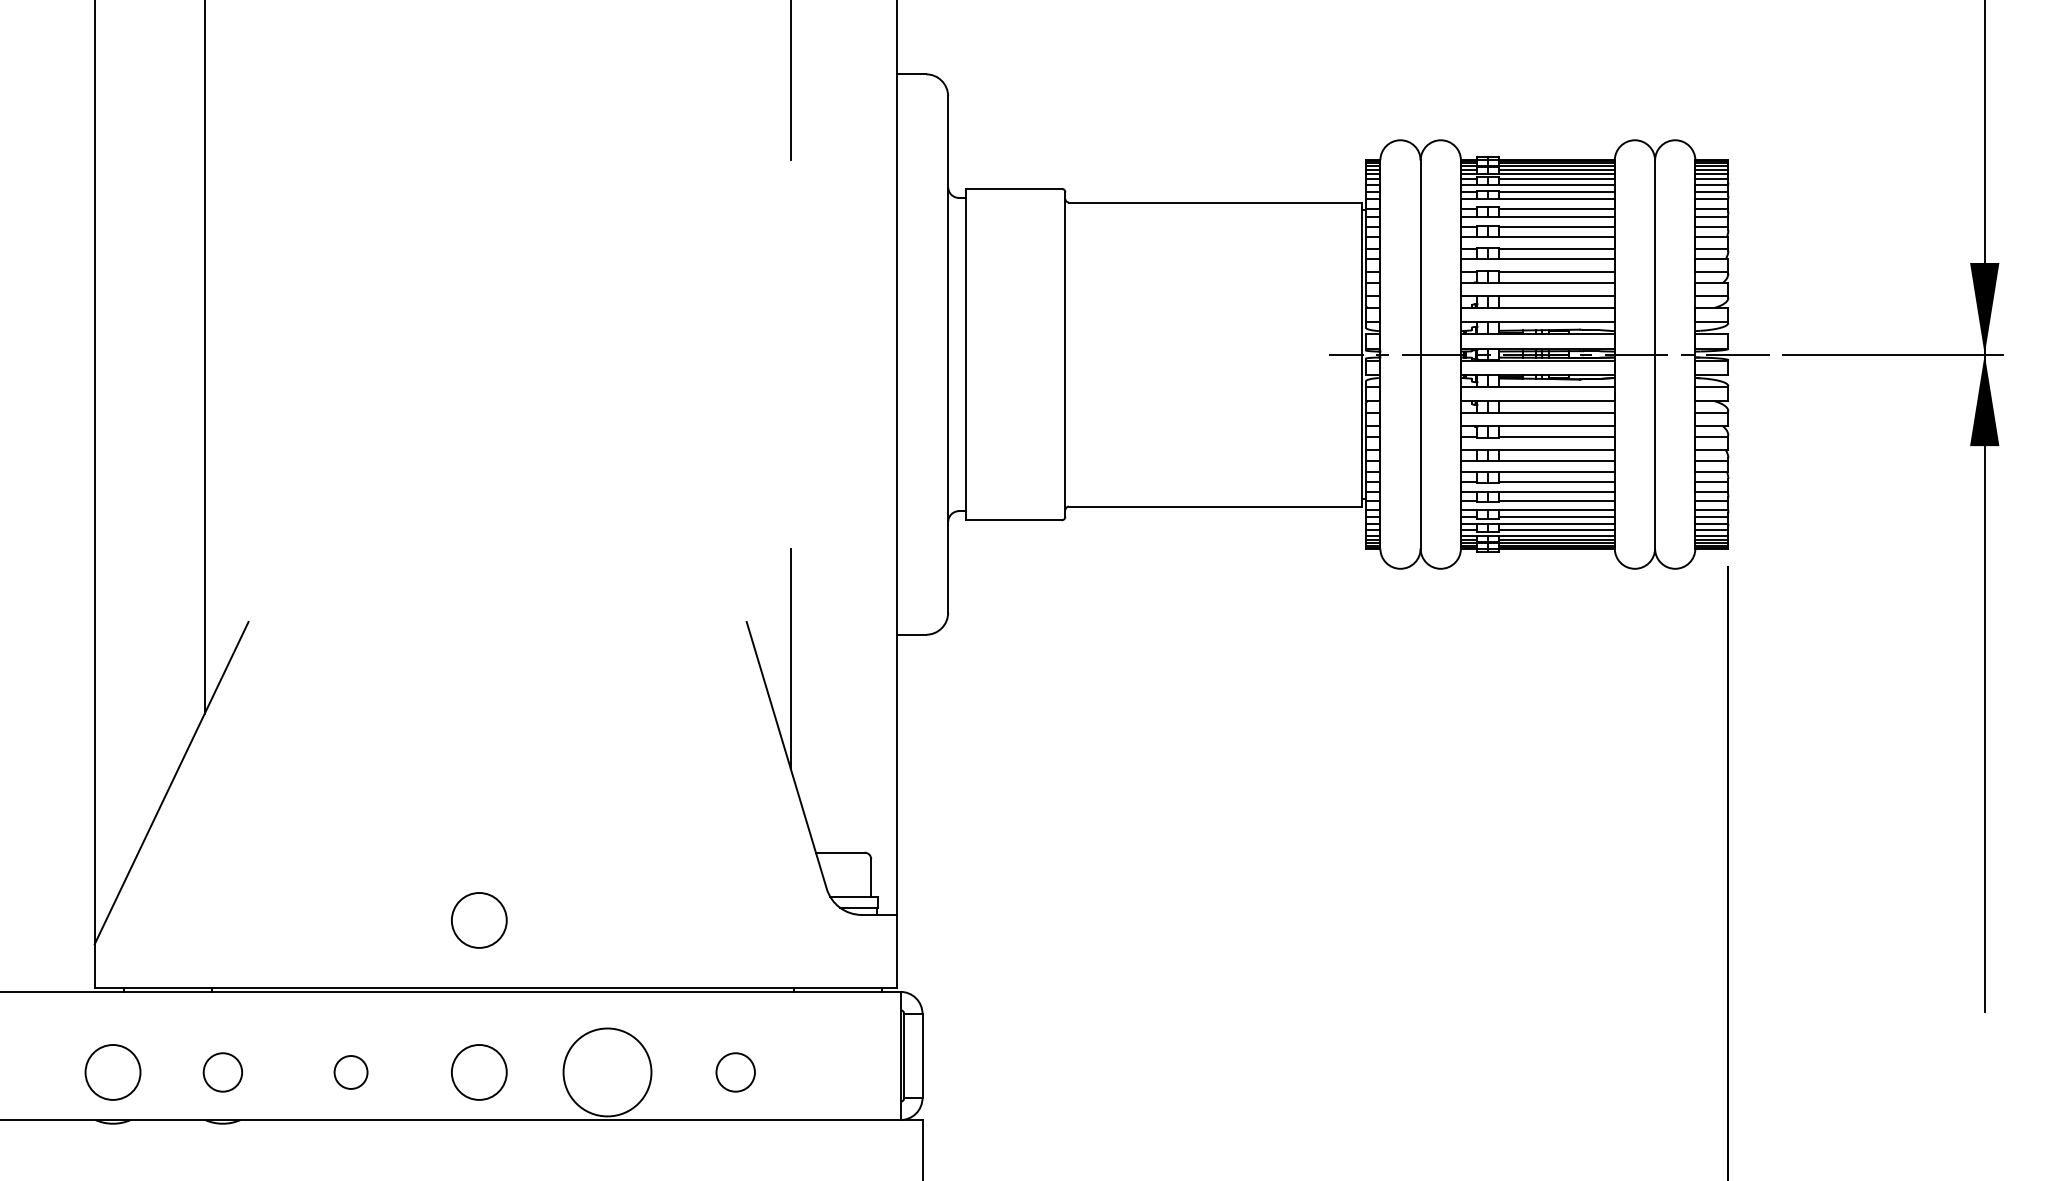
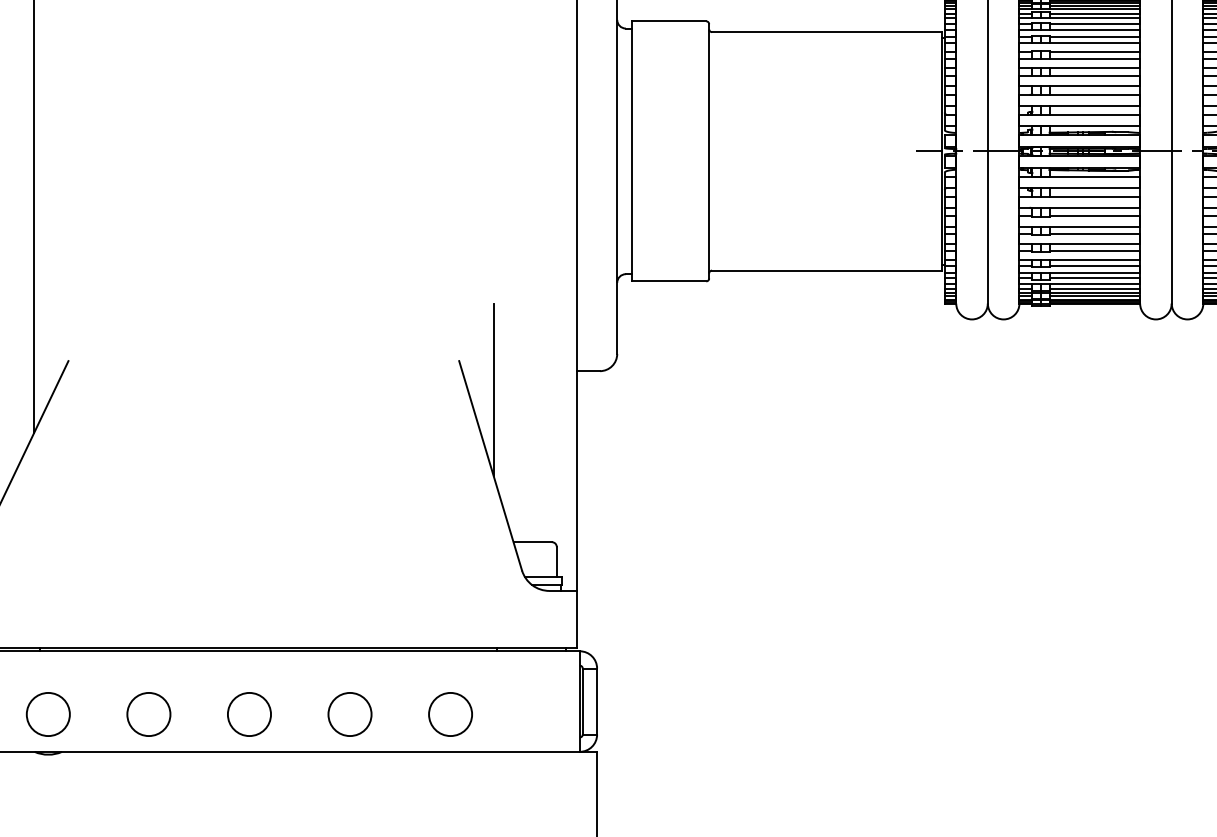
circle: (479, 920) -> (249, 595), removed
circle: (607, 1071) -> (350, 713), size x0.62
circle: (735, 1071) -> (450, 713), size x1.43
circle: (222, 1072) -> (48, 714), size x1.43
circle: (350, 1072) -> (148, 714), size x1.67

